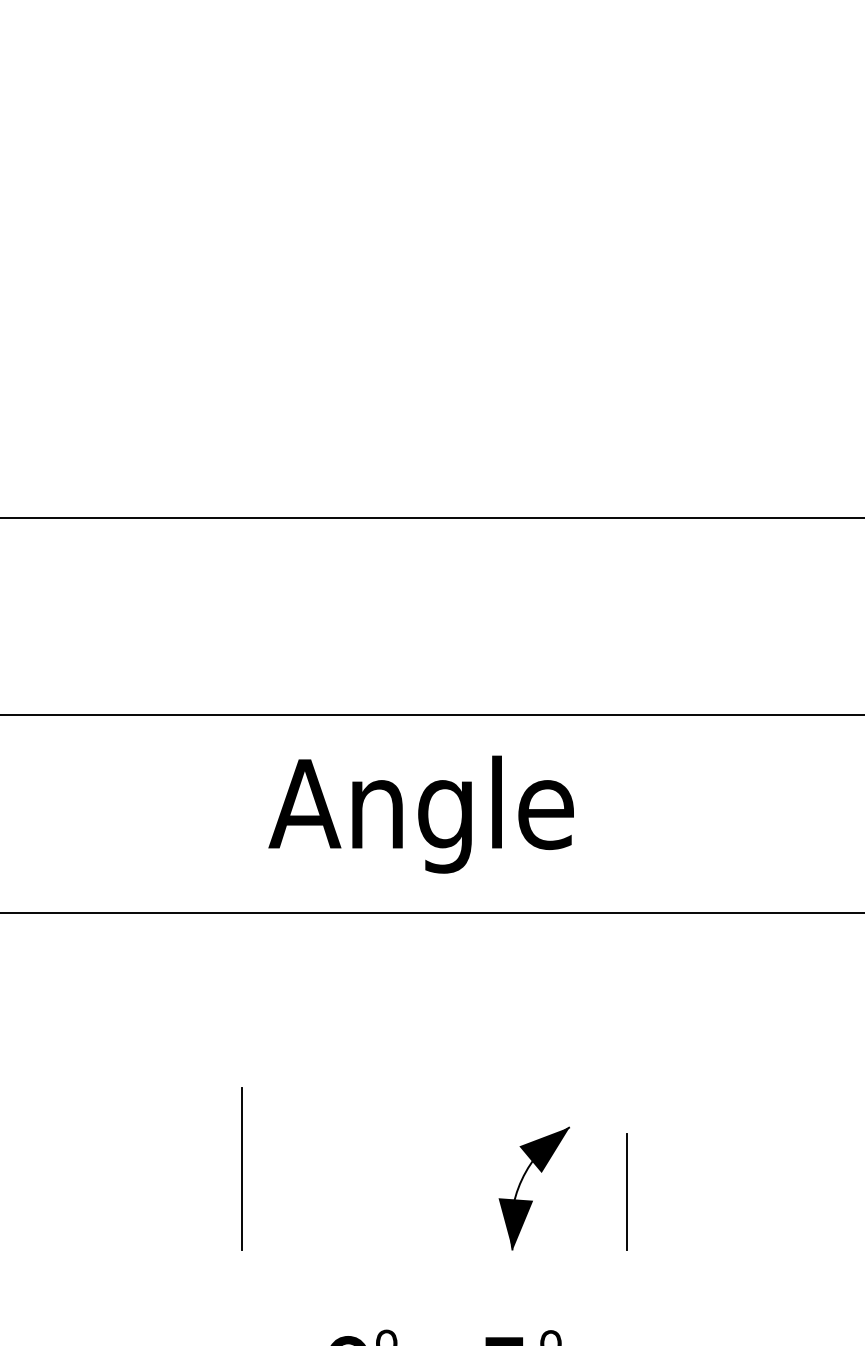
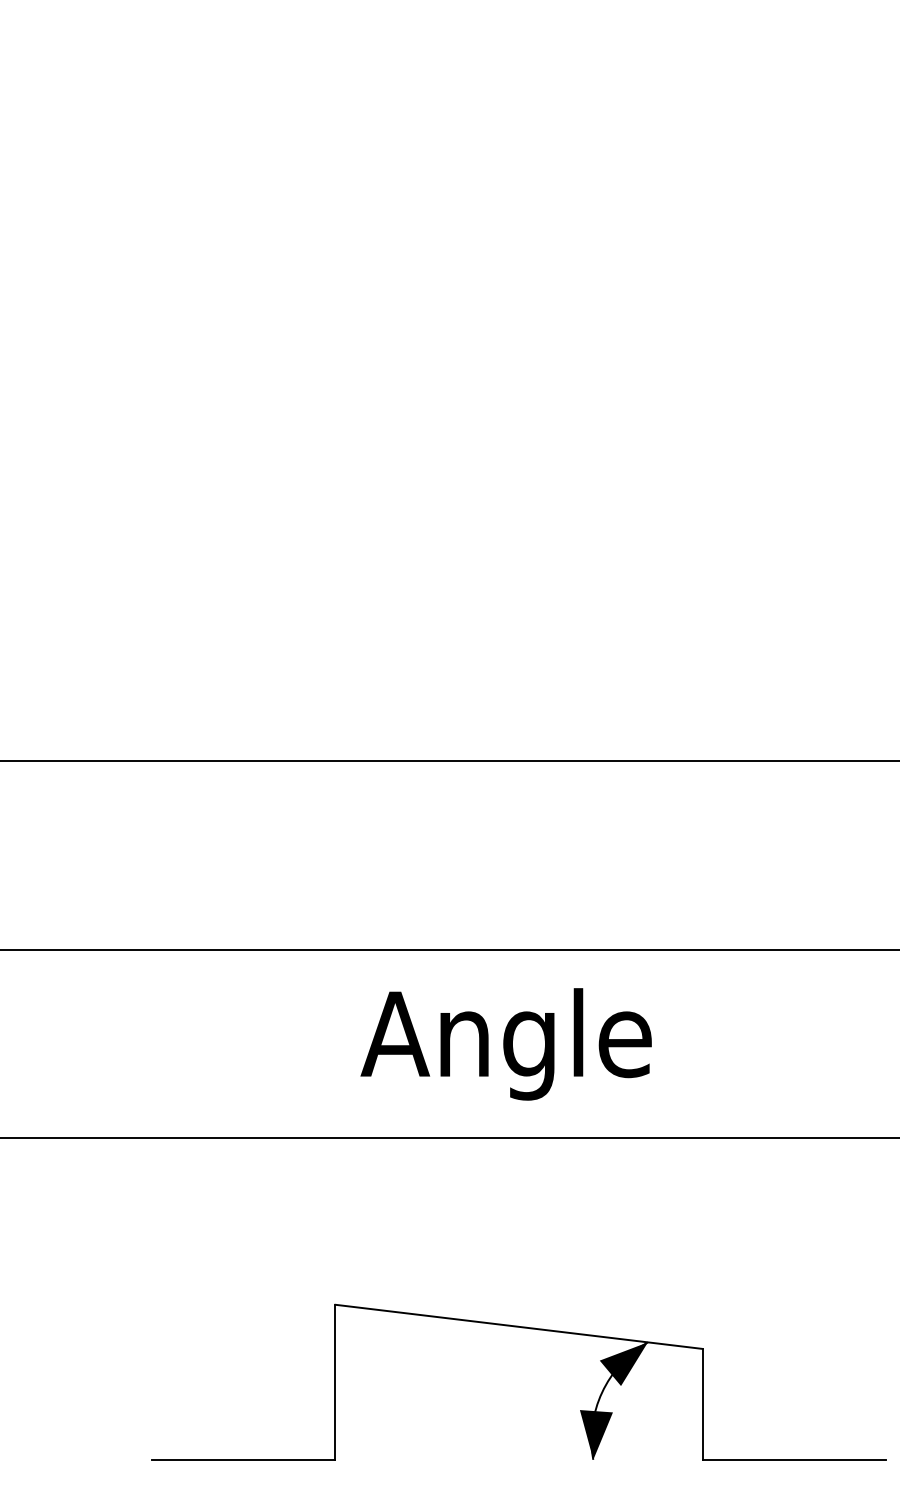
line: (434, 1110) -> (518, 1326), added
line: (145, 1250) -> (243, 1459), added
line: (723, 1250) -> (794, 1459), added

